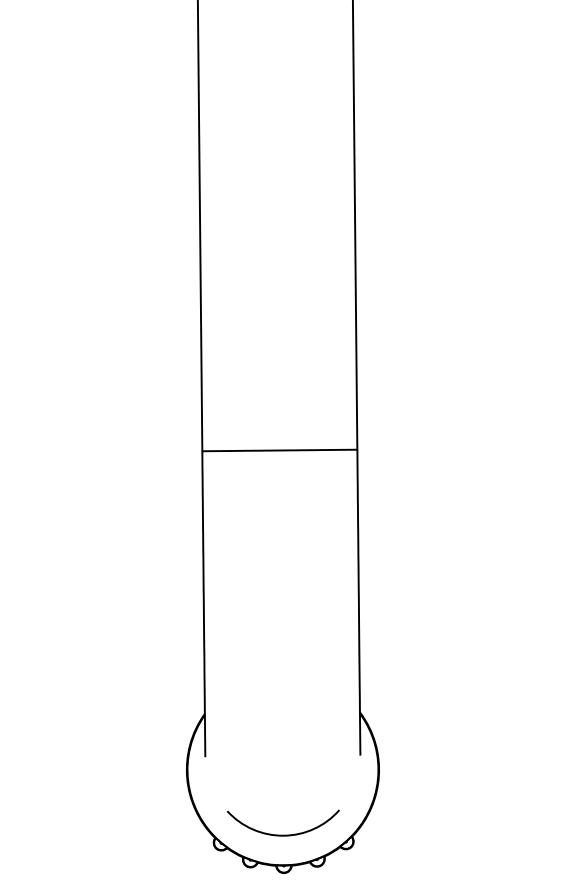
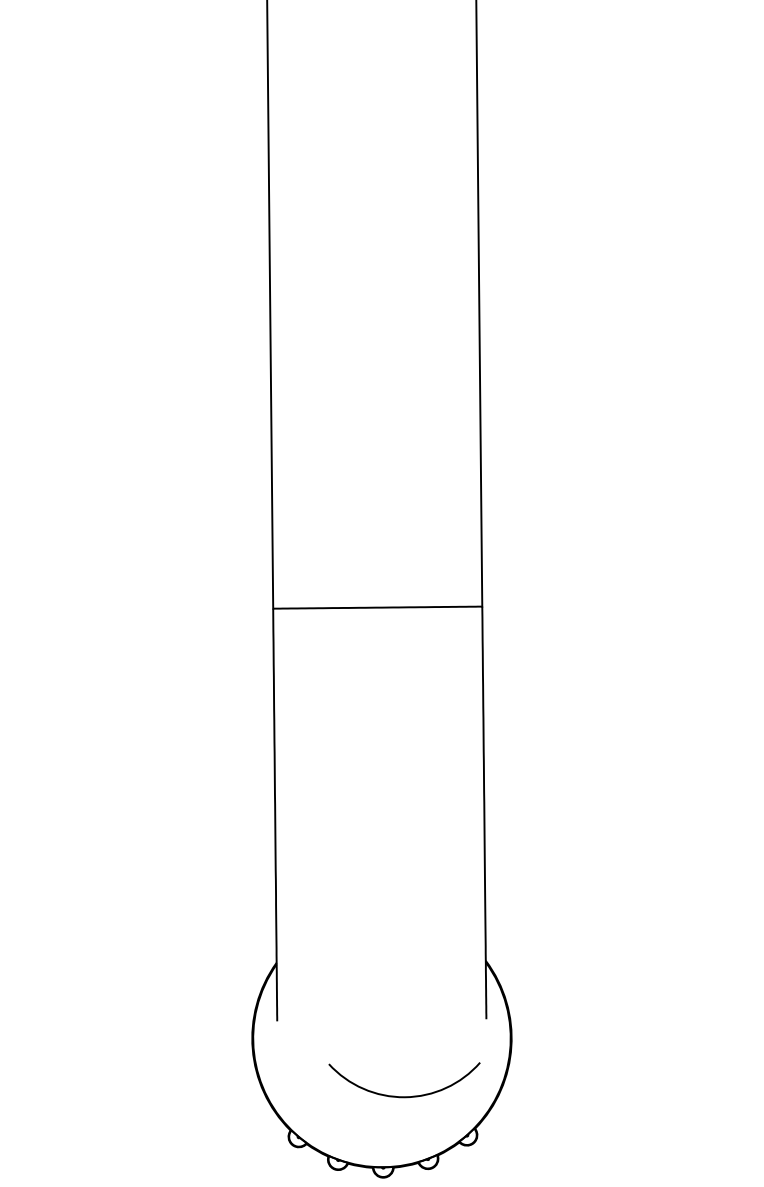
arc: (283, 835) -> (404, 1096), moved

